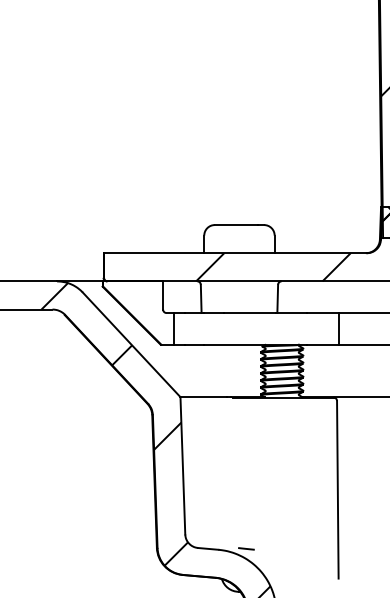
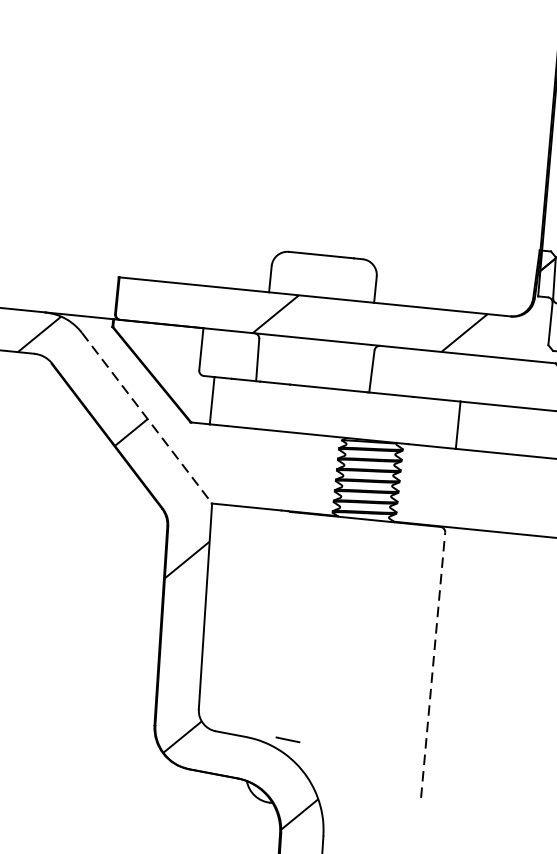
line: (131, 344) -> (146, 417), solid -> dashed
line: (337, 489) -> (432, 664), solid -> dashed

